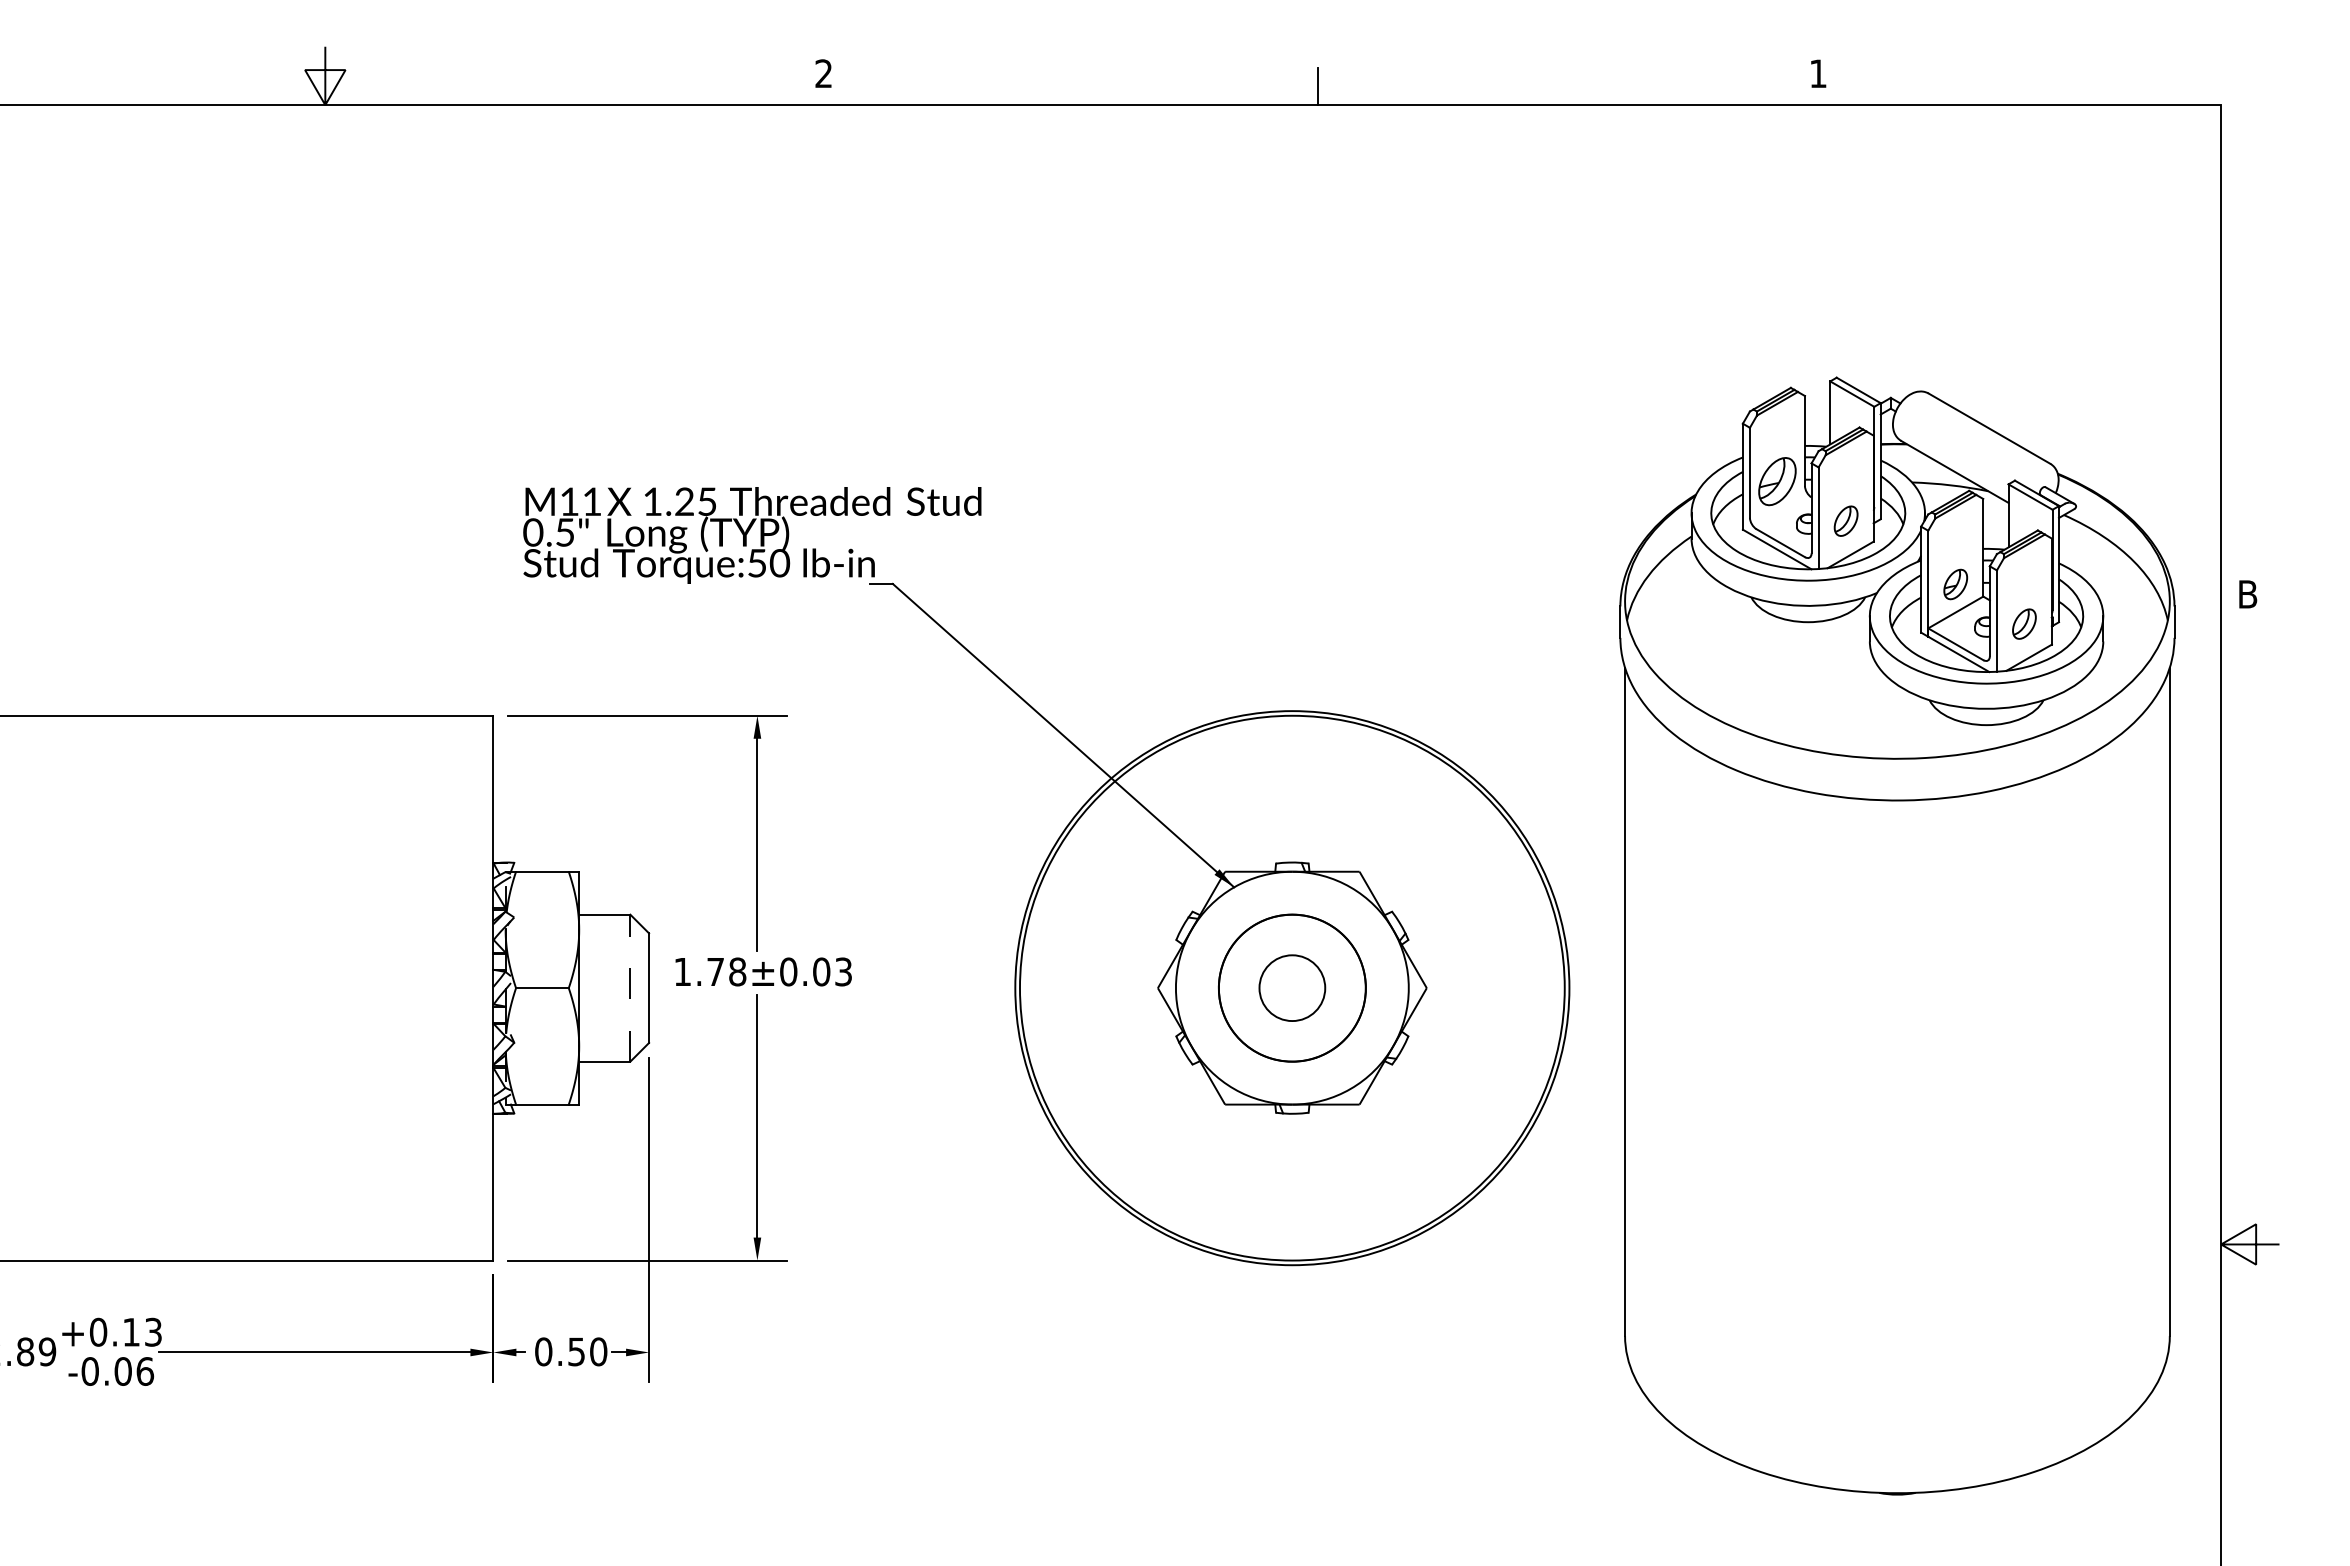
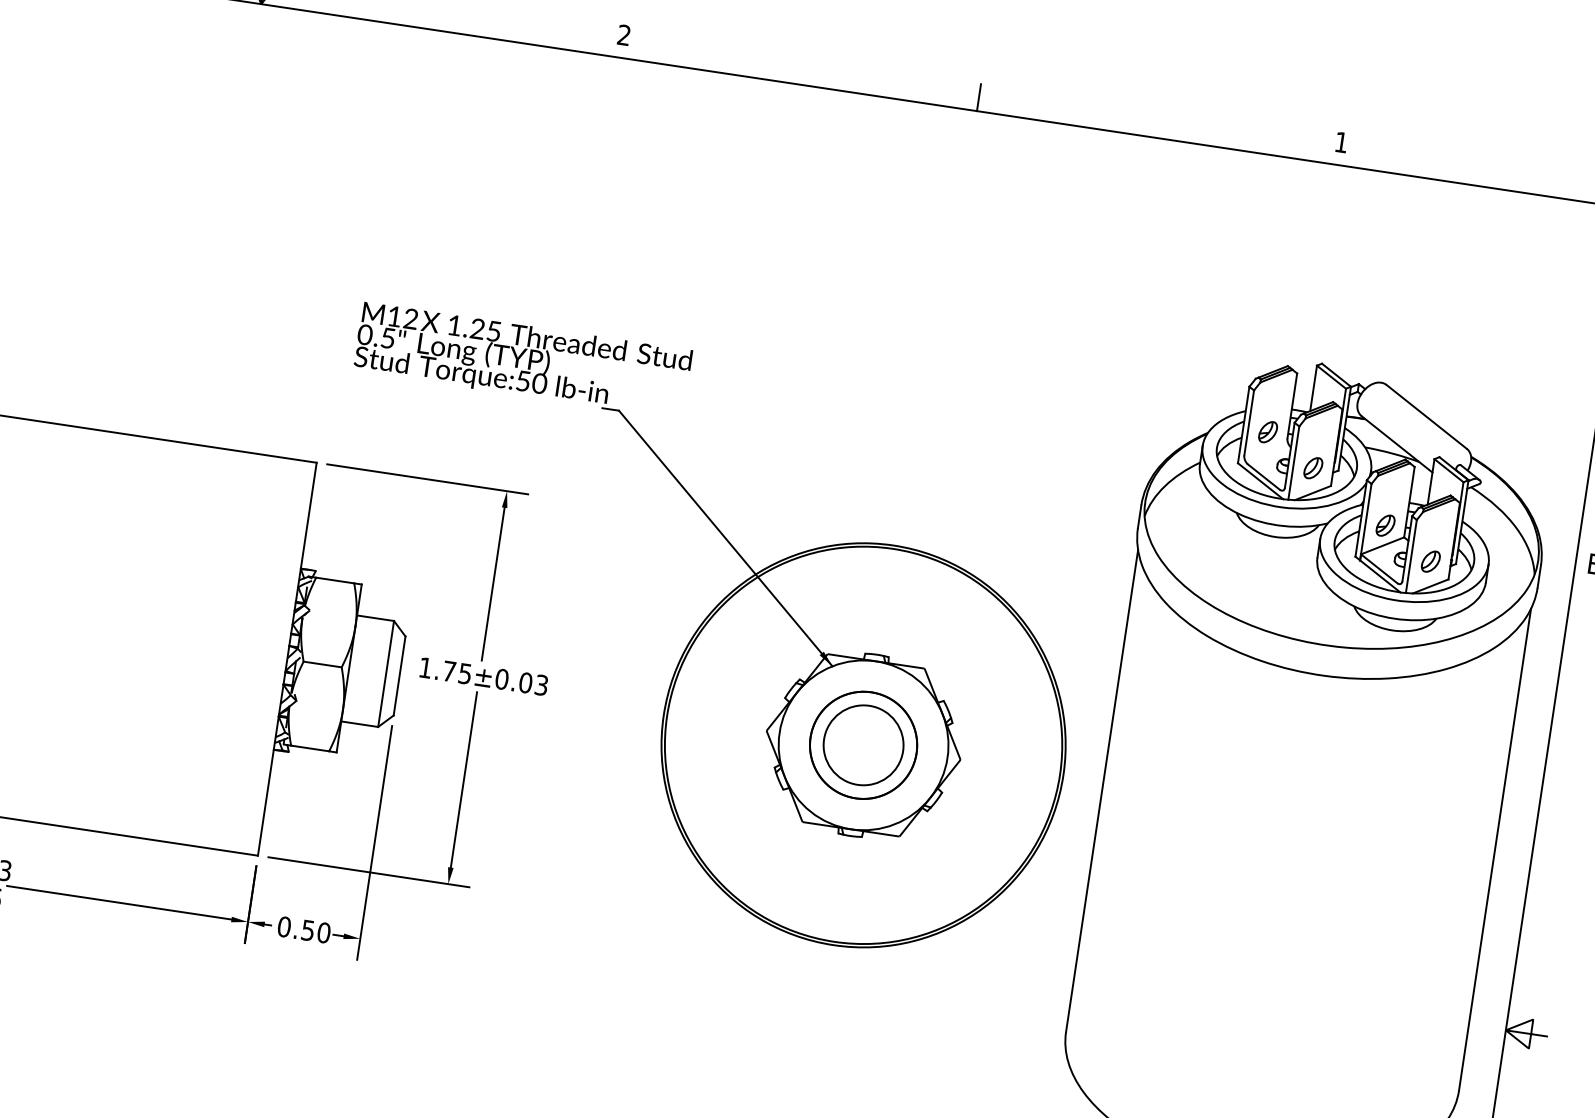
part: (1777, 481) -> (1268, 432), size x0.62
text: (591, 501) -> (410, 318), M11 -> M12
text: (737, 971) -> (465, 673), 1.78±0.03 -> 1.75±0.03
line: (630, 987) -> (386, 673), dashed -> solid
circle: (1292, 987) -> (863, 744), size x1.67

